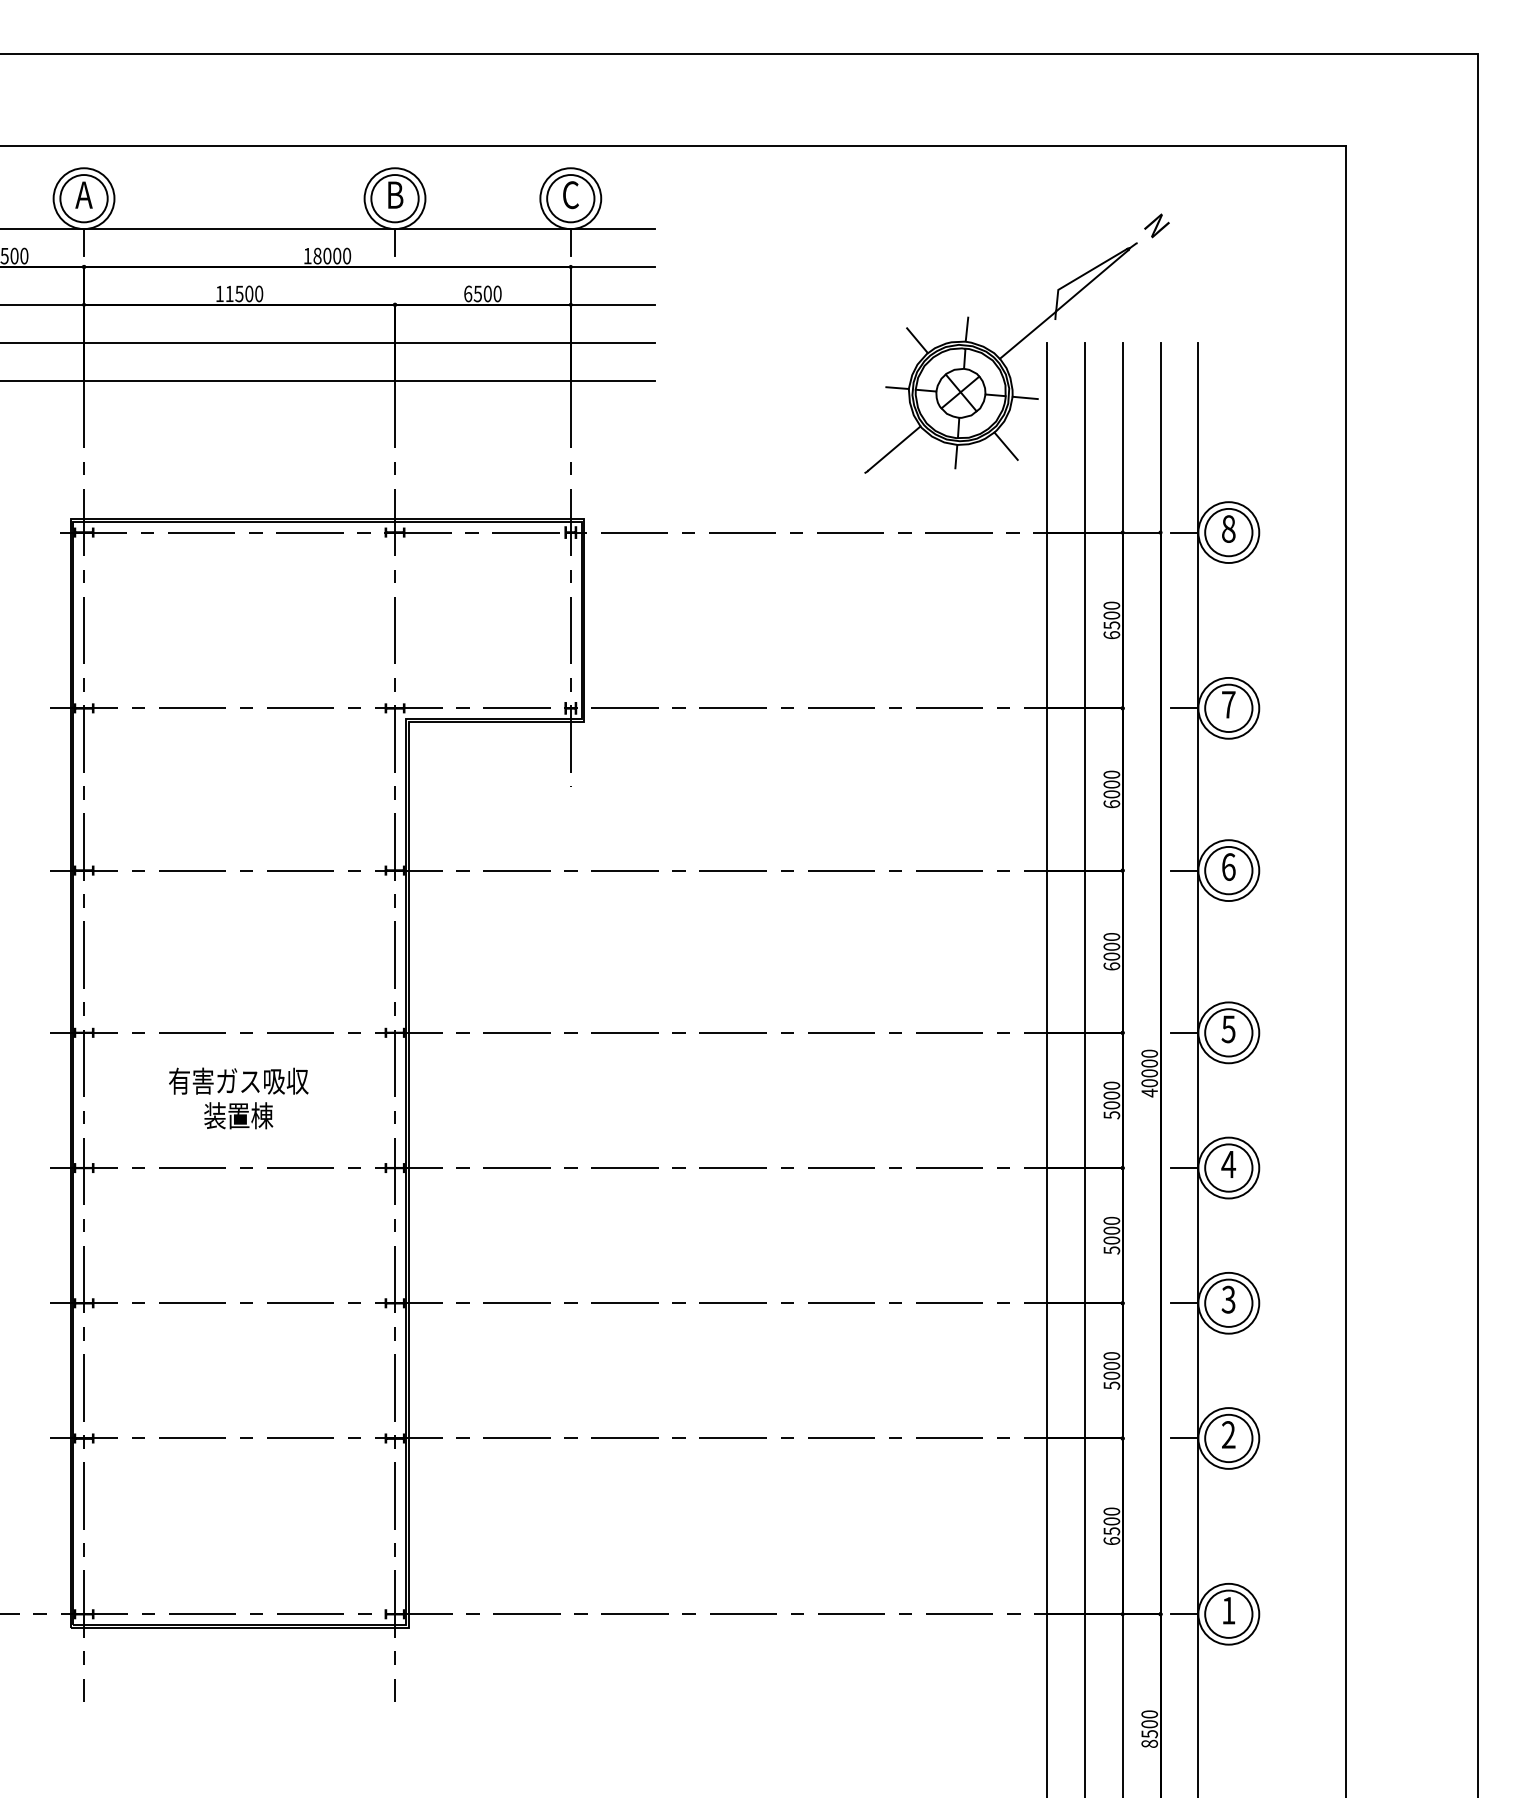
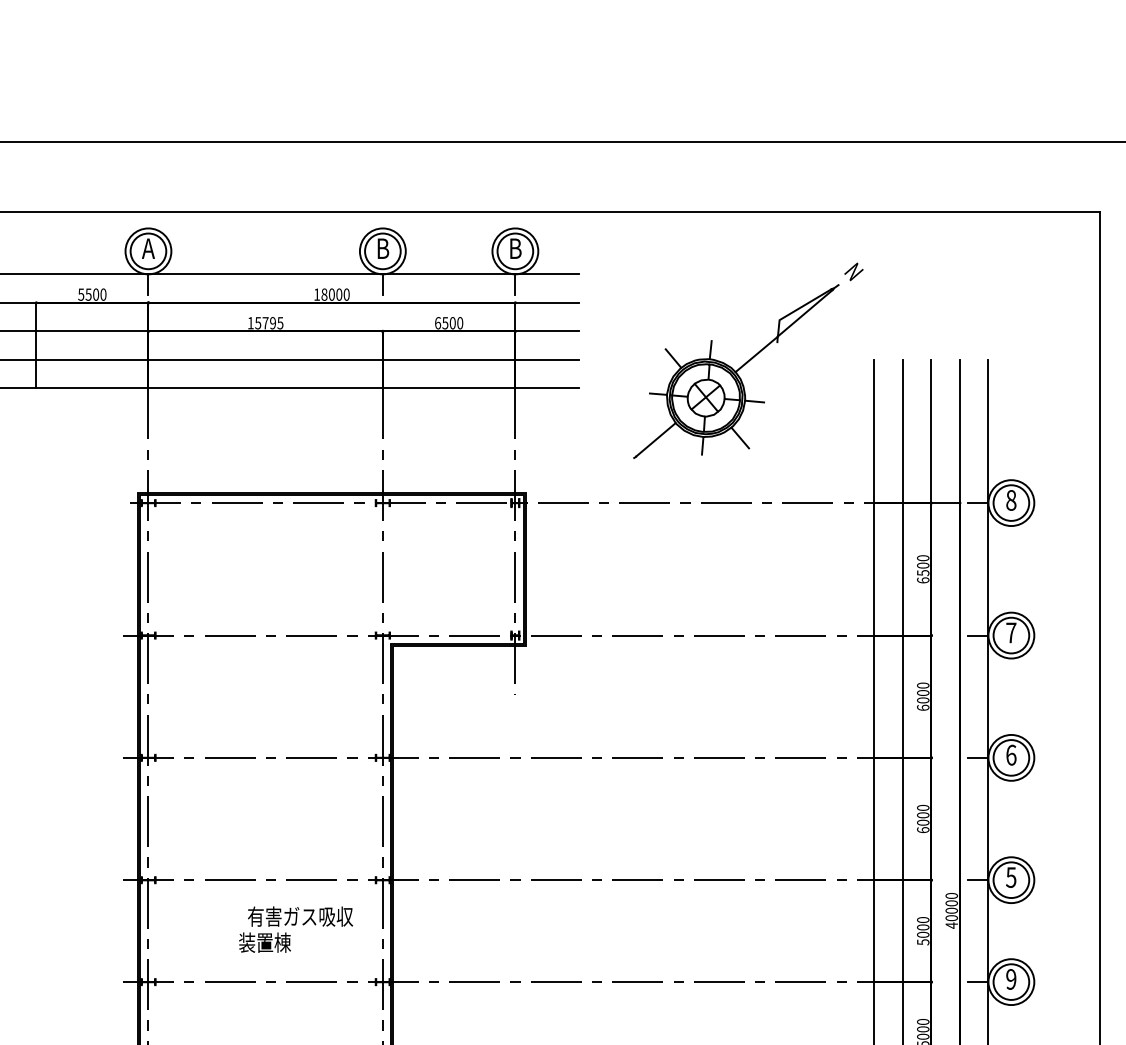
text: (571, 195) -> (515, 248), C -> B
text: (244, 293) -> (269, 322), 11500 -> 15795
part: (1016, 343) -> (748, 360), moved
text: (238, 1080) -> (300, 916), moved
text: (1228, 1164) -> (1011, 979), 4 -> 9

